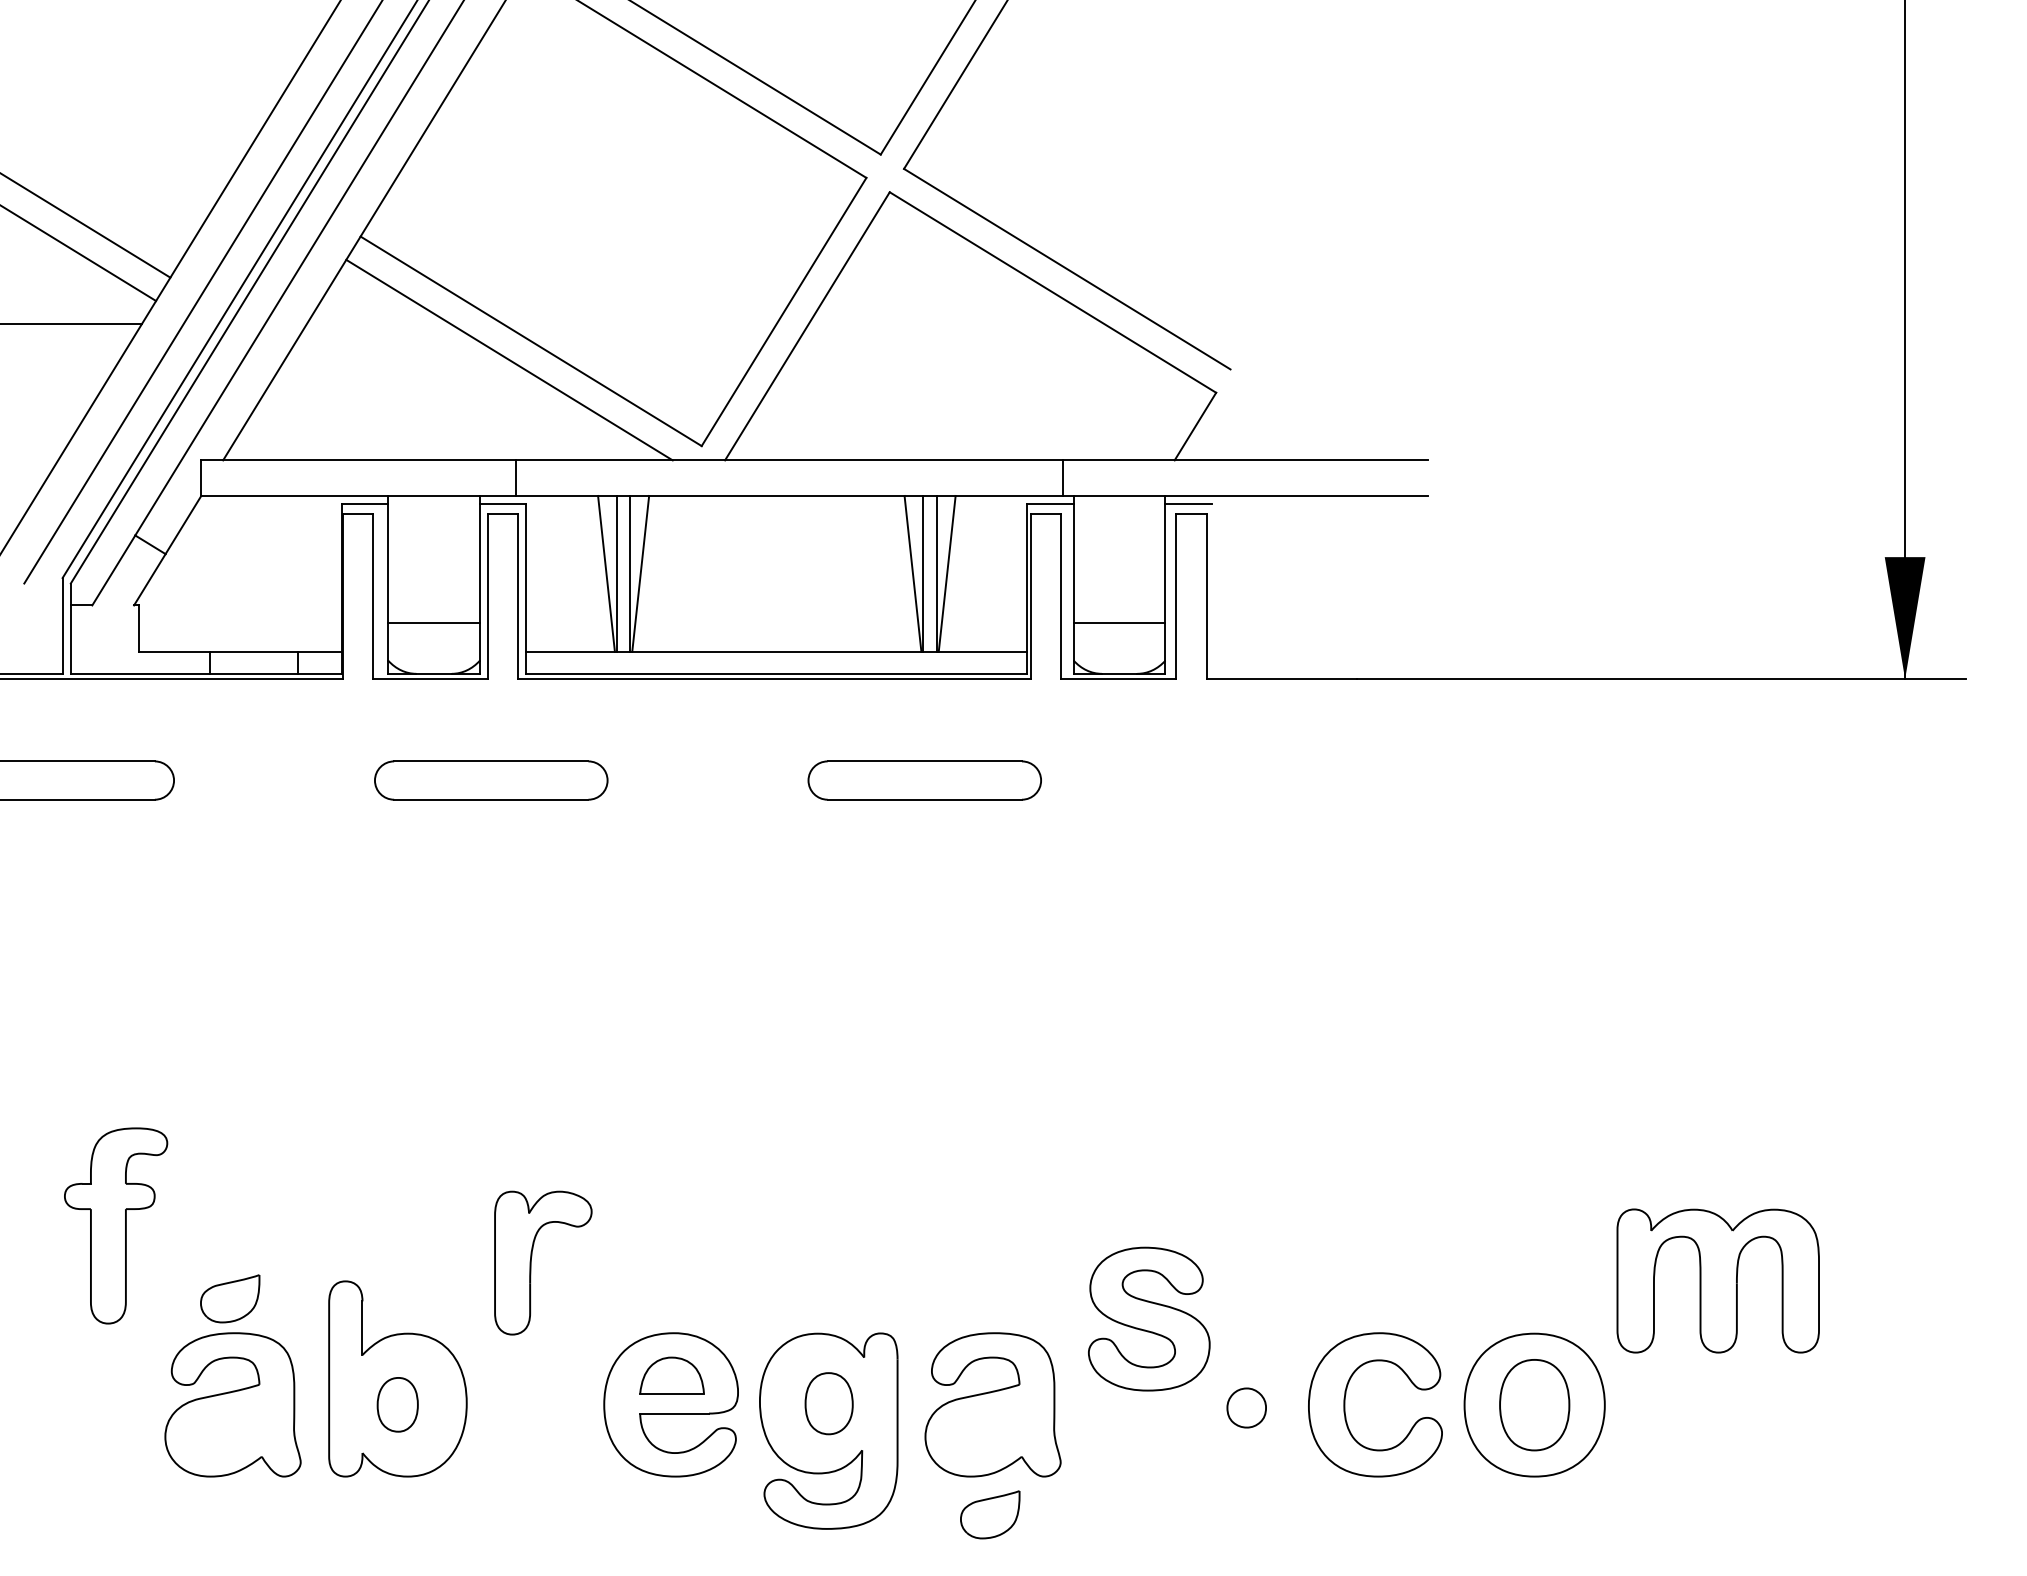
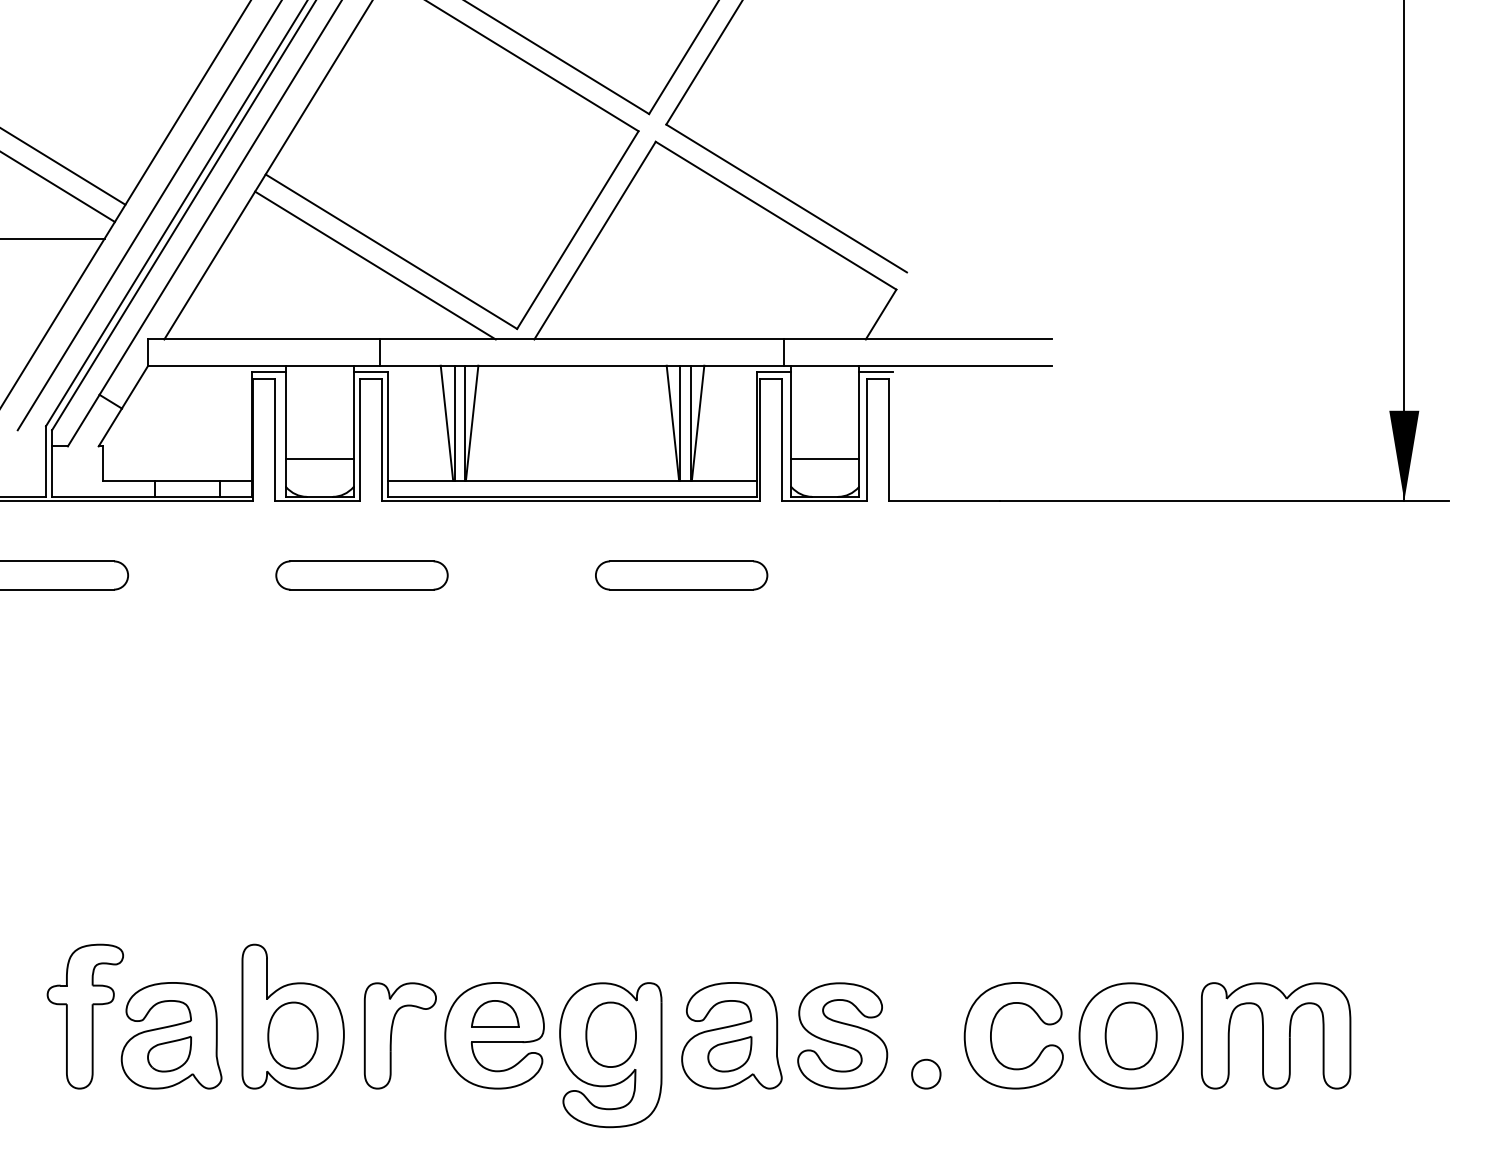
part: (116, 1225) -> (85, 1016), moved
part: (531, 1262) -> (391, 1035), moved
part: (1717, 1280) -> (1275, 1035), moved
part: (230, 1298) -> (169, 1053), moved
part: (1149, 1318) -> (842, 1035), moved
part: (828, 1403) -> (610, 1034), size x1.43
part: (397, 1404) -> (292, 1035), size x1.67
part: (1246, 1407) -> (926, 1073), moved
part: (990, 1514) -> (730, 1053), moved

